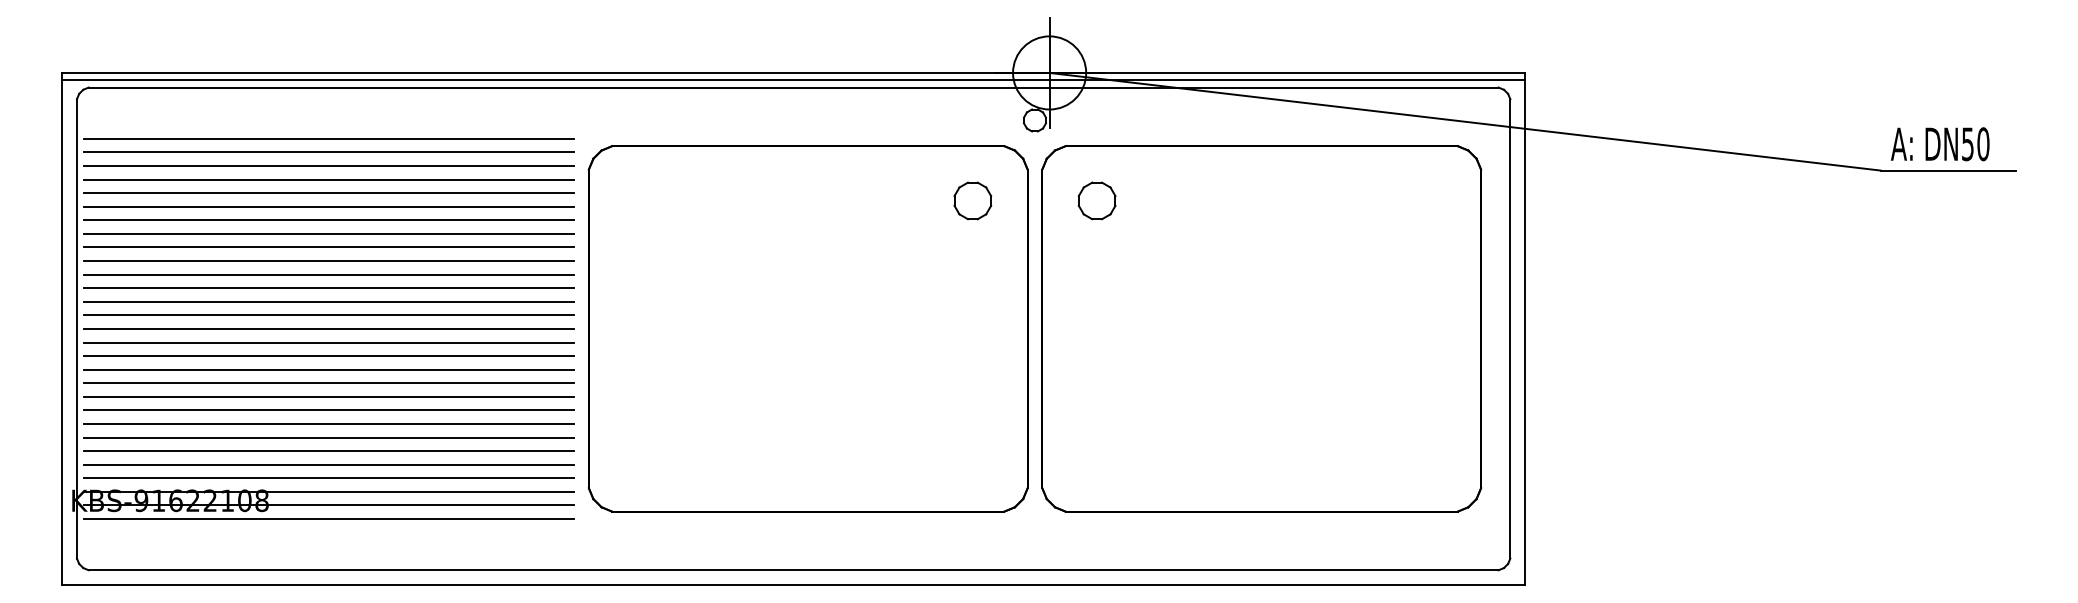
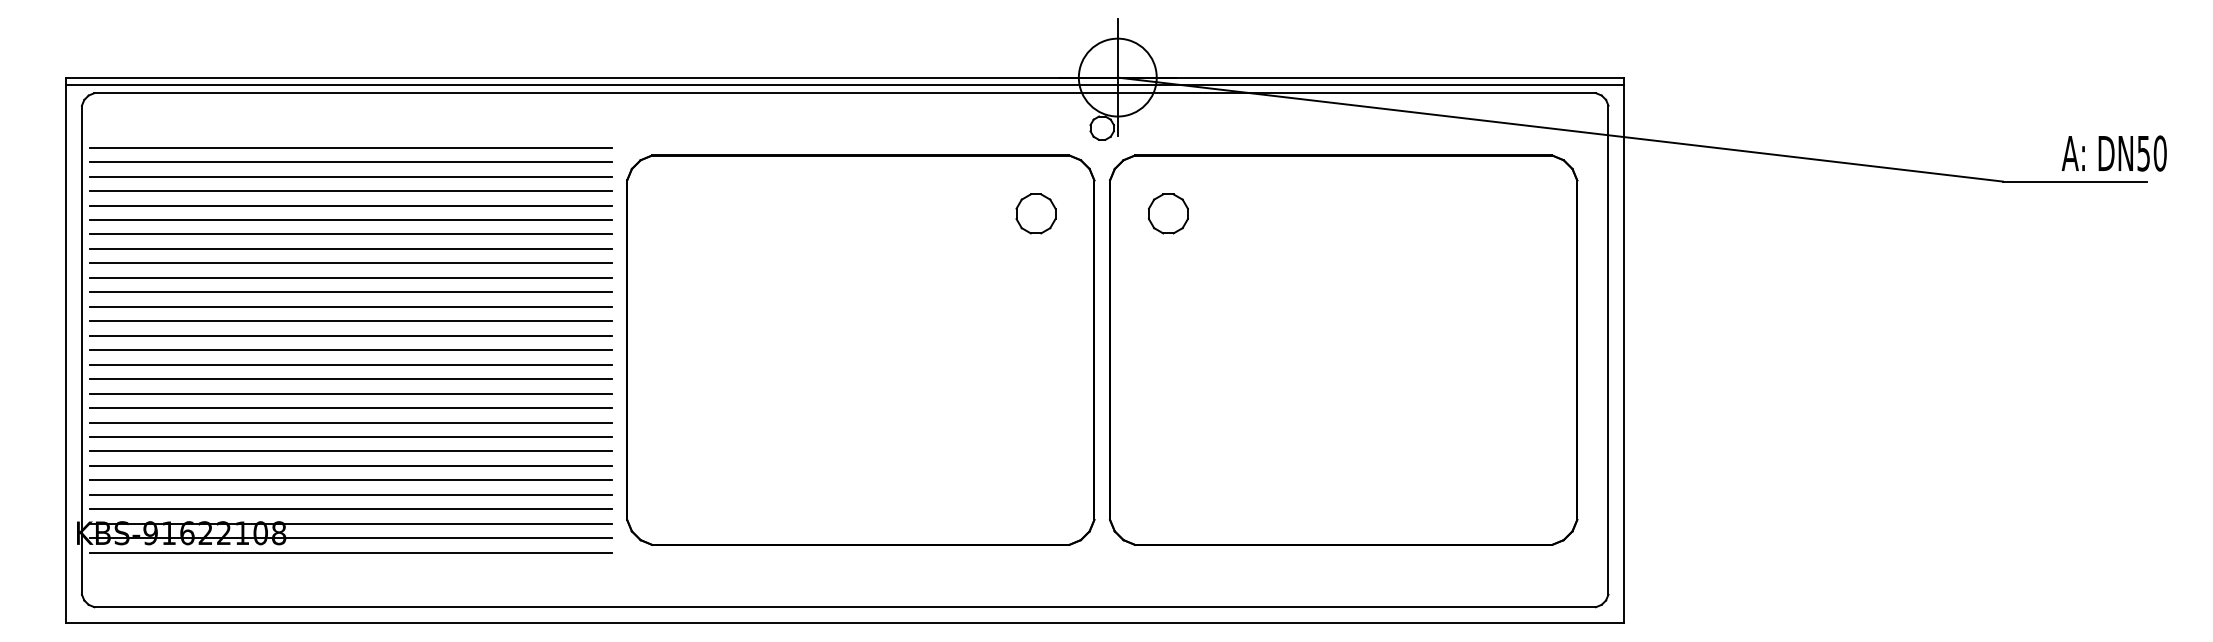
text: (1939, 144) -> (2113, 153), moved

